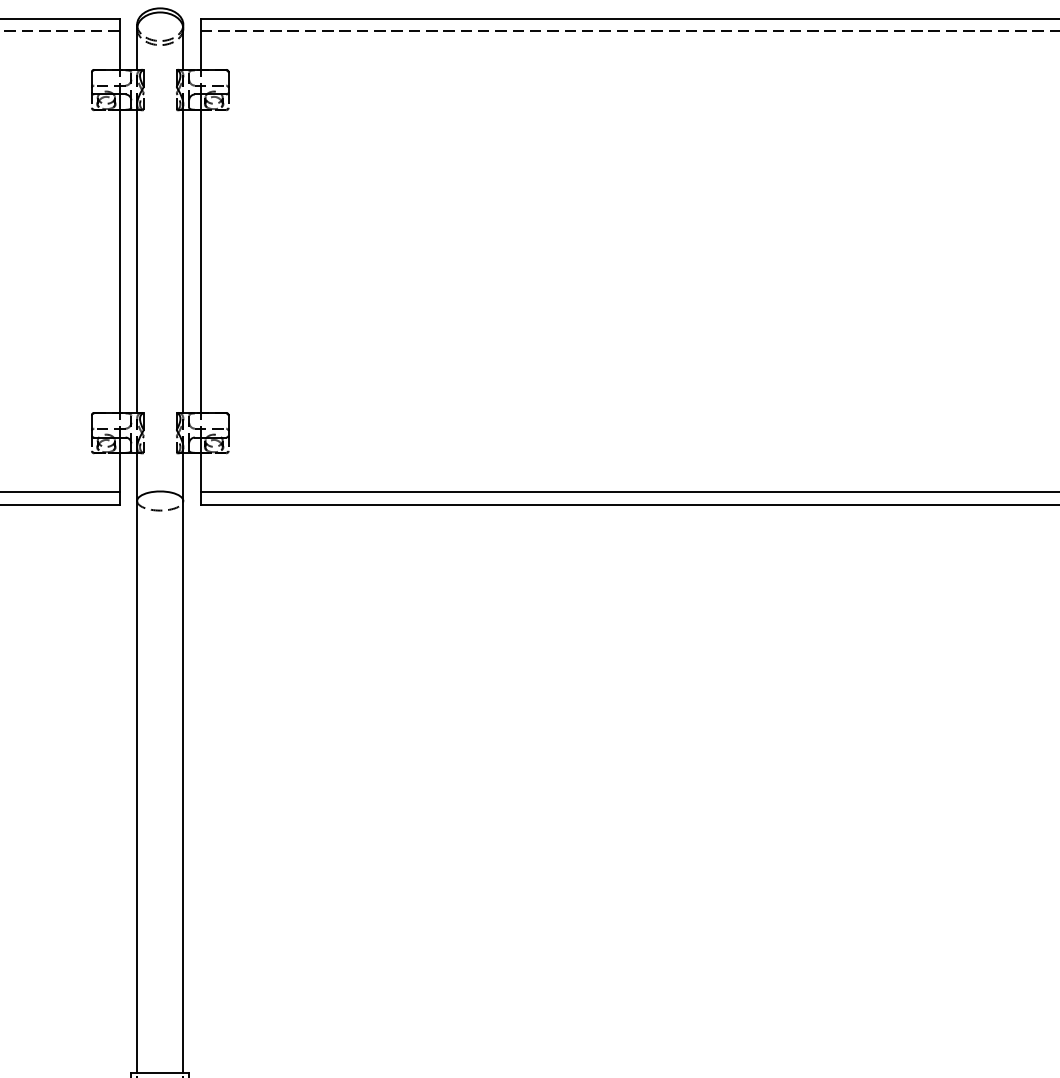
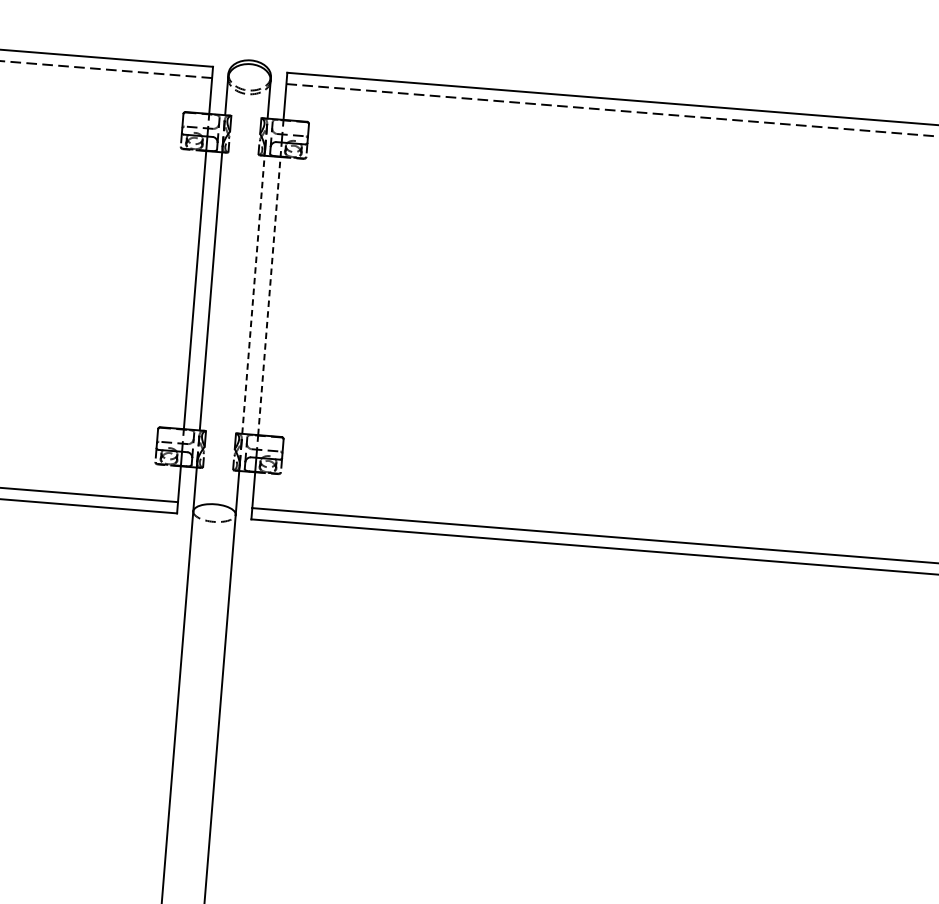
line: (200, 253) -> (269, 288), solid -> dashed
line: (183, 258) -> (253, 291), solid -> dashed

